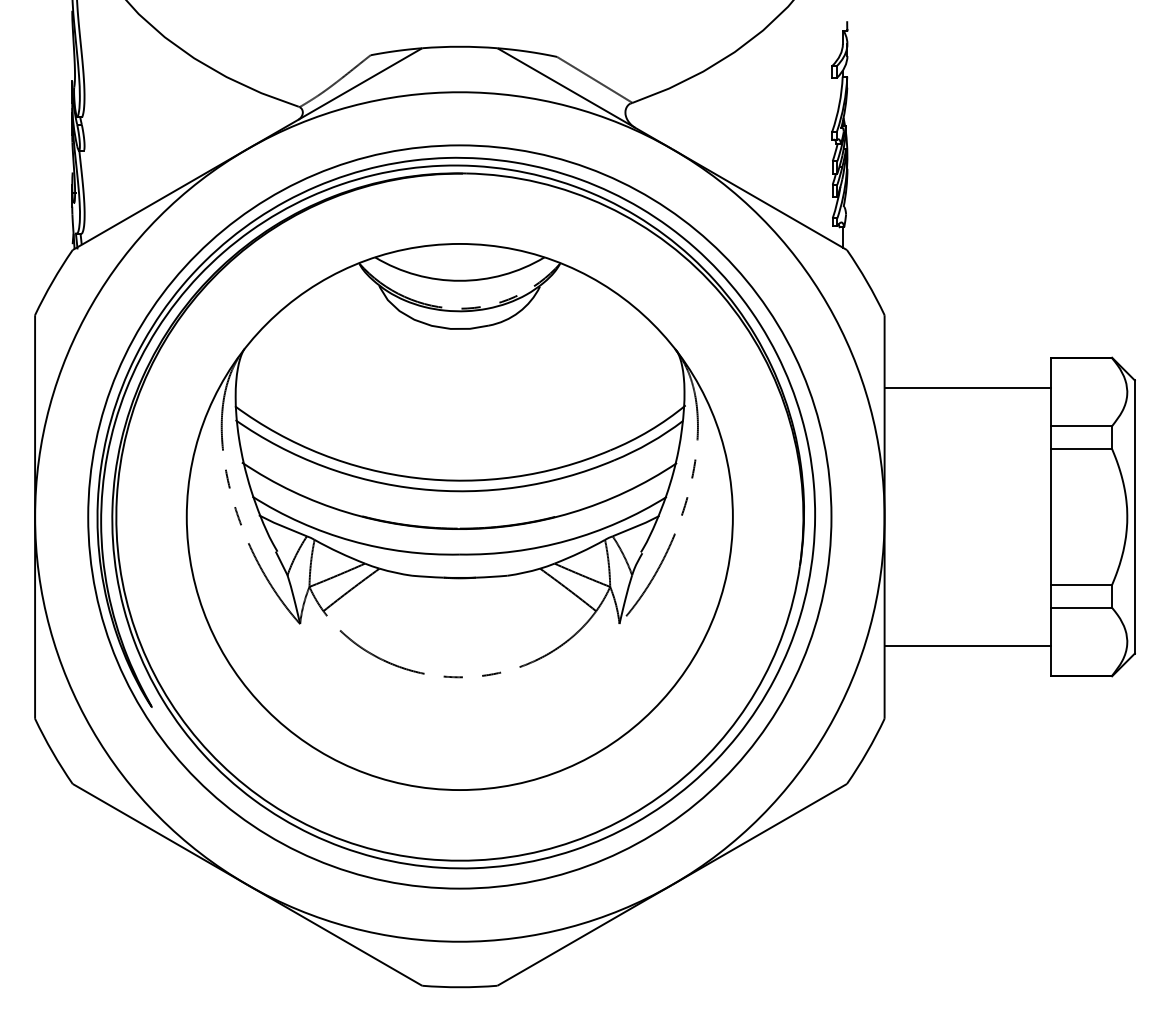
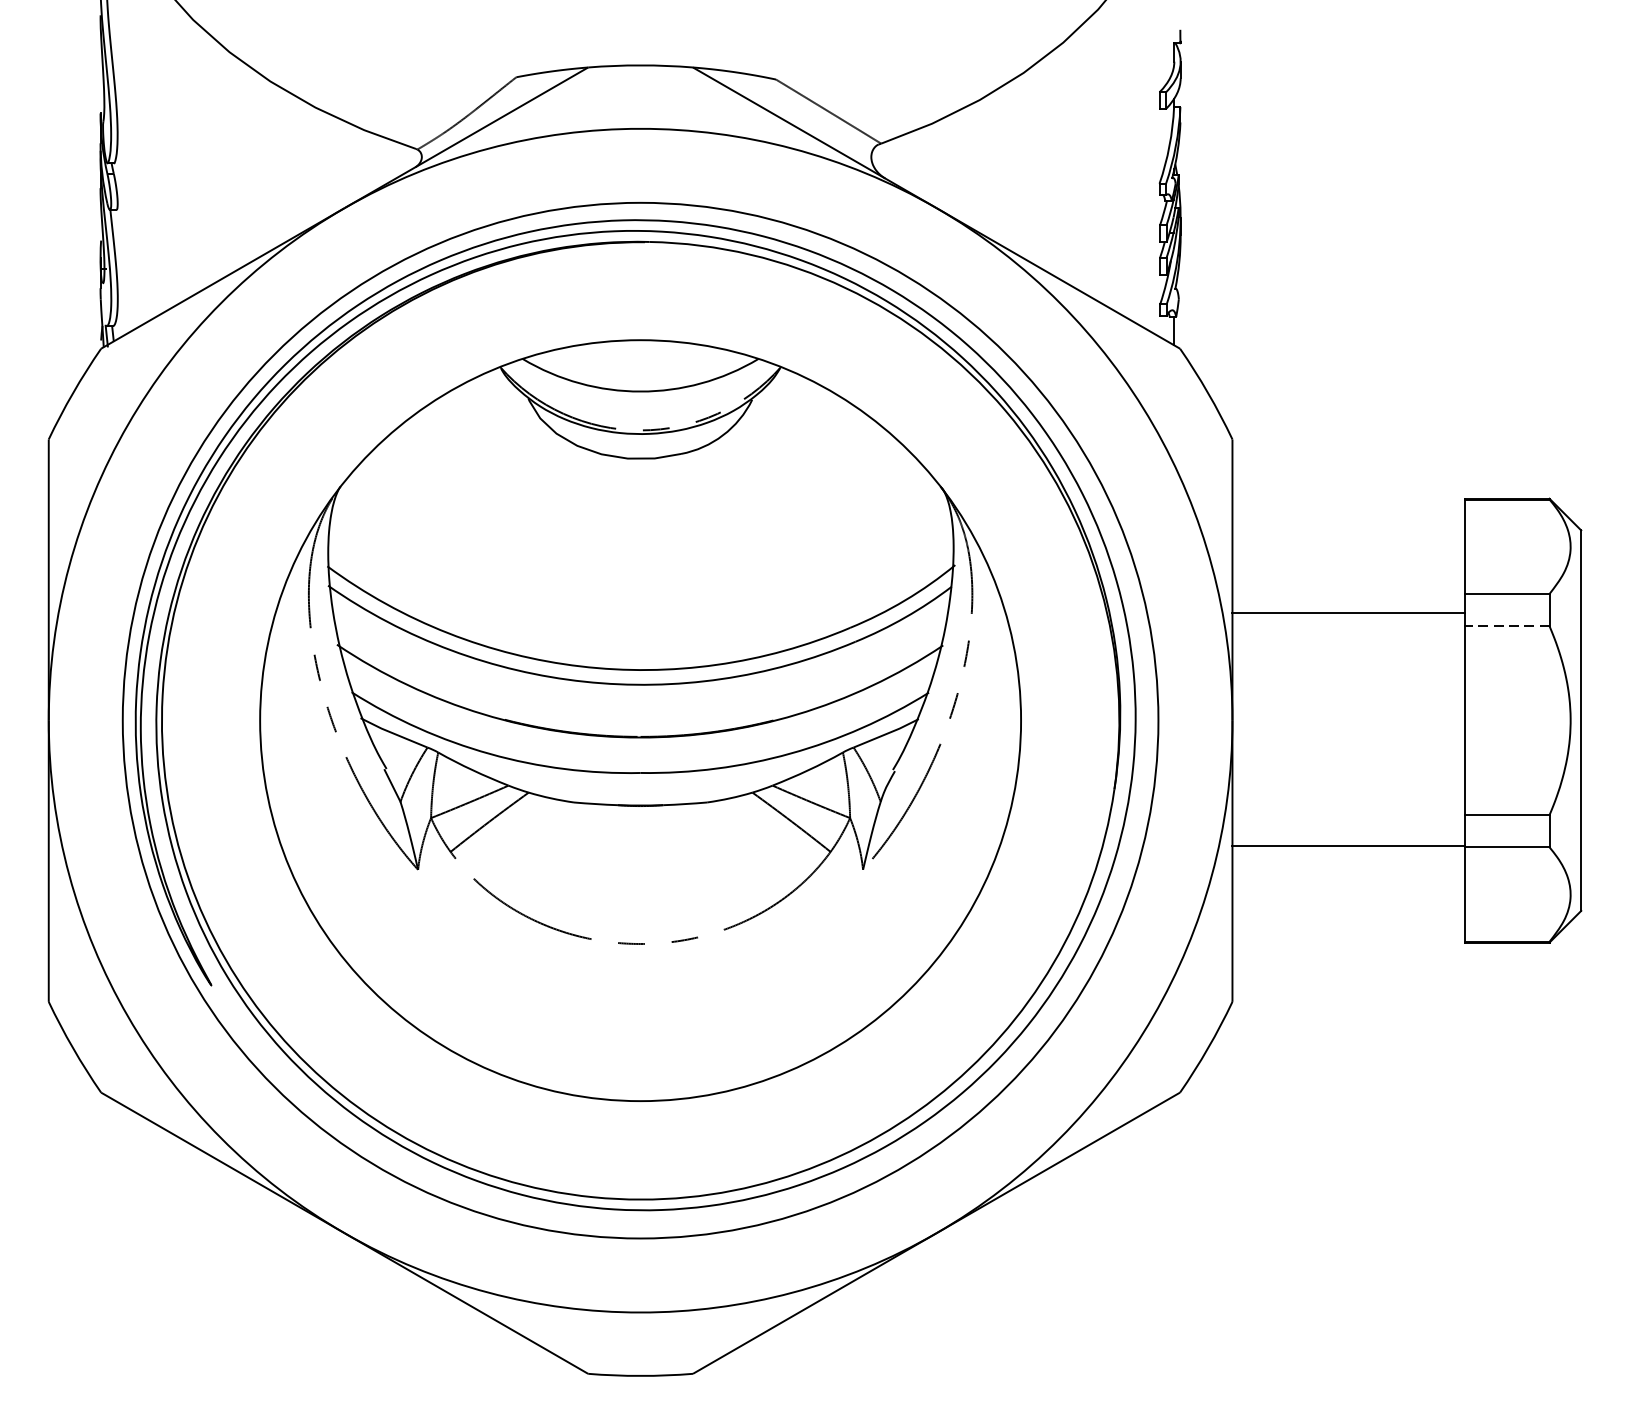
line: (967, 388) -> (1347, 614), moved
line: (1081, 449) -> (1506, 626), solid -> dashed
line: (967, 645) -> (1347, 845), moved

